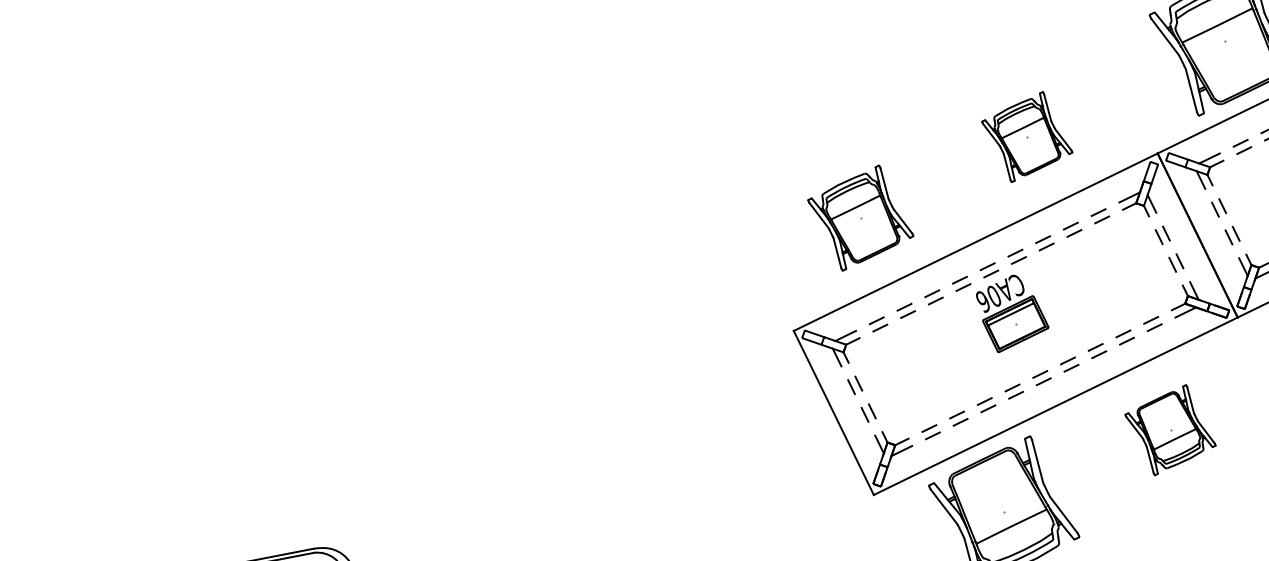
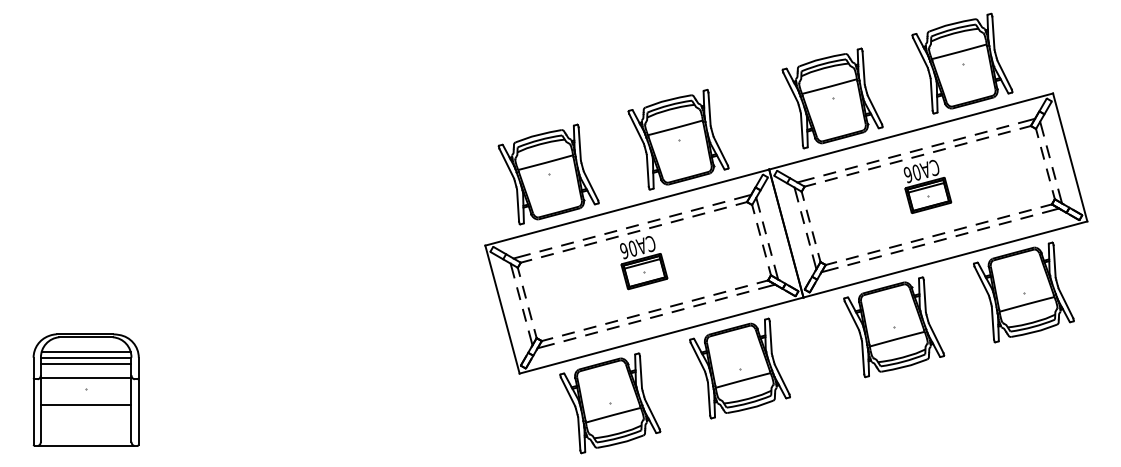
part: (1027, 136) -> (678, 139), size x1.67
part: (860, 218) -> (548, 174), size x1.43
part: (1169, 430) -> (739, 368), size x1.67

